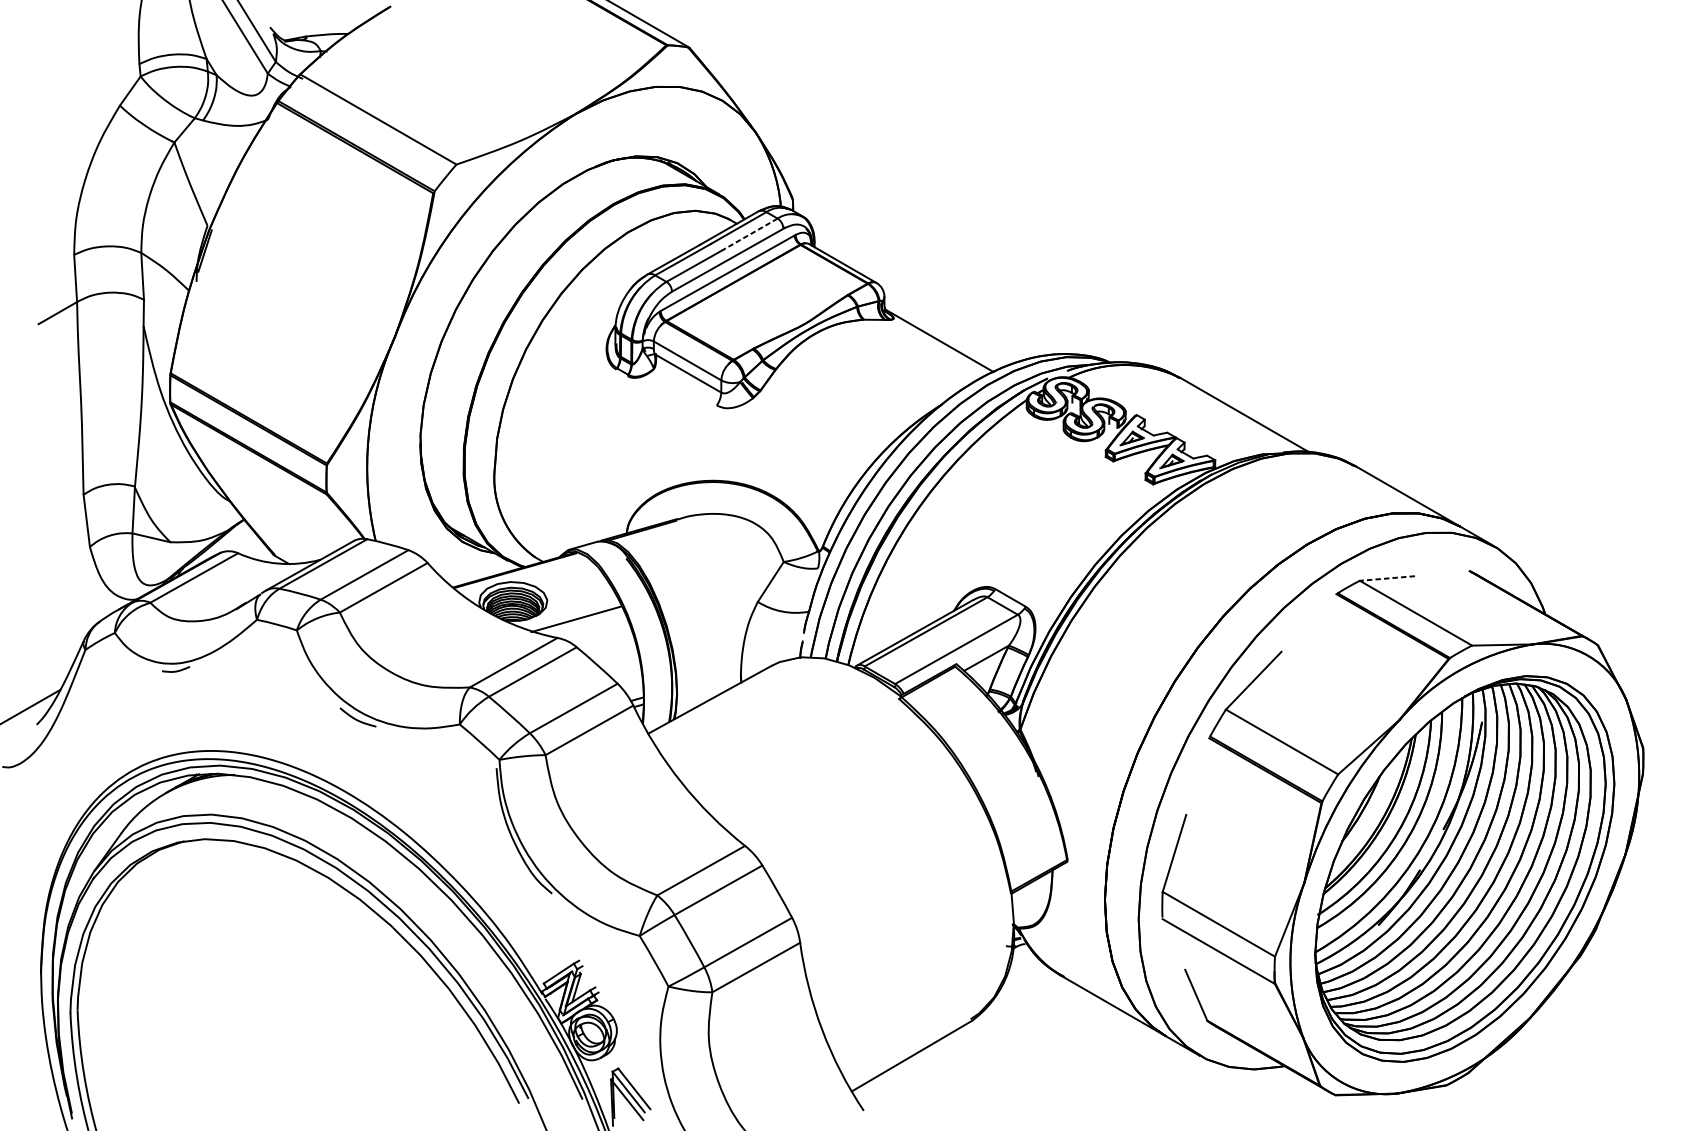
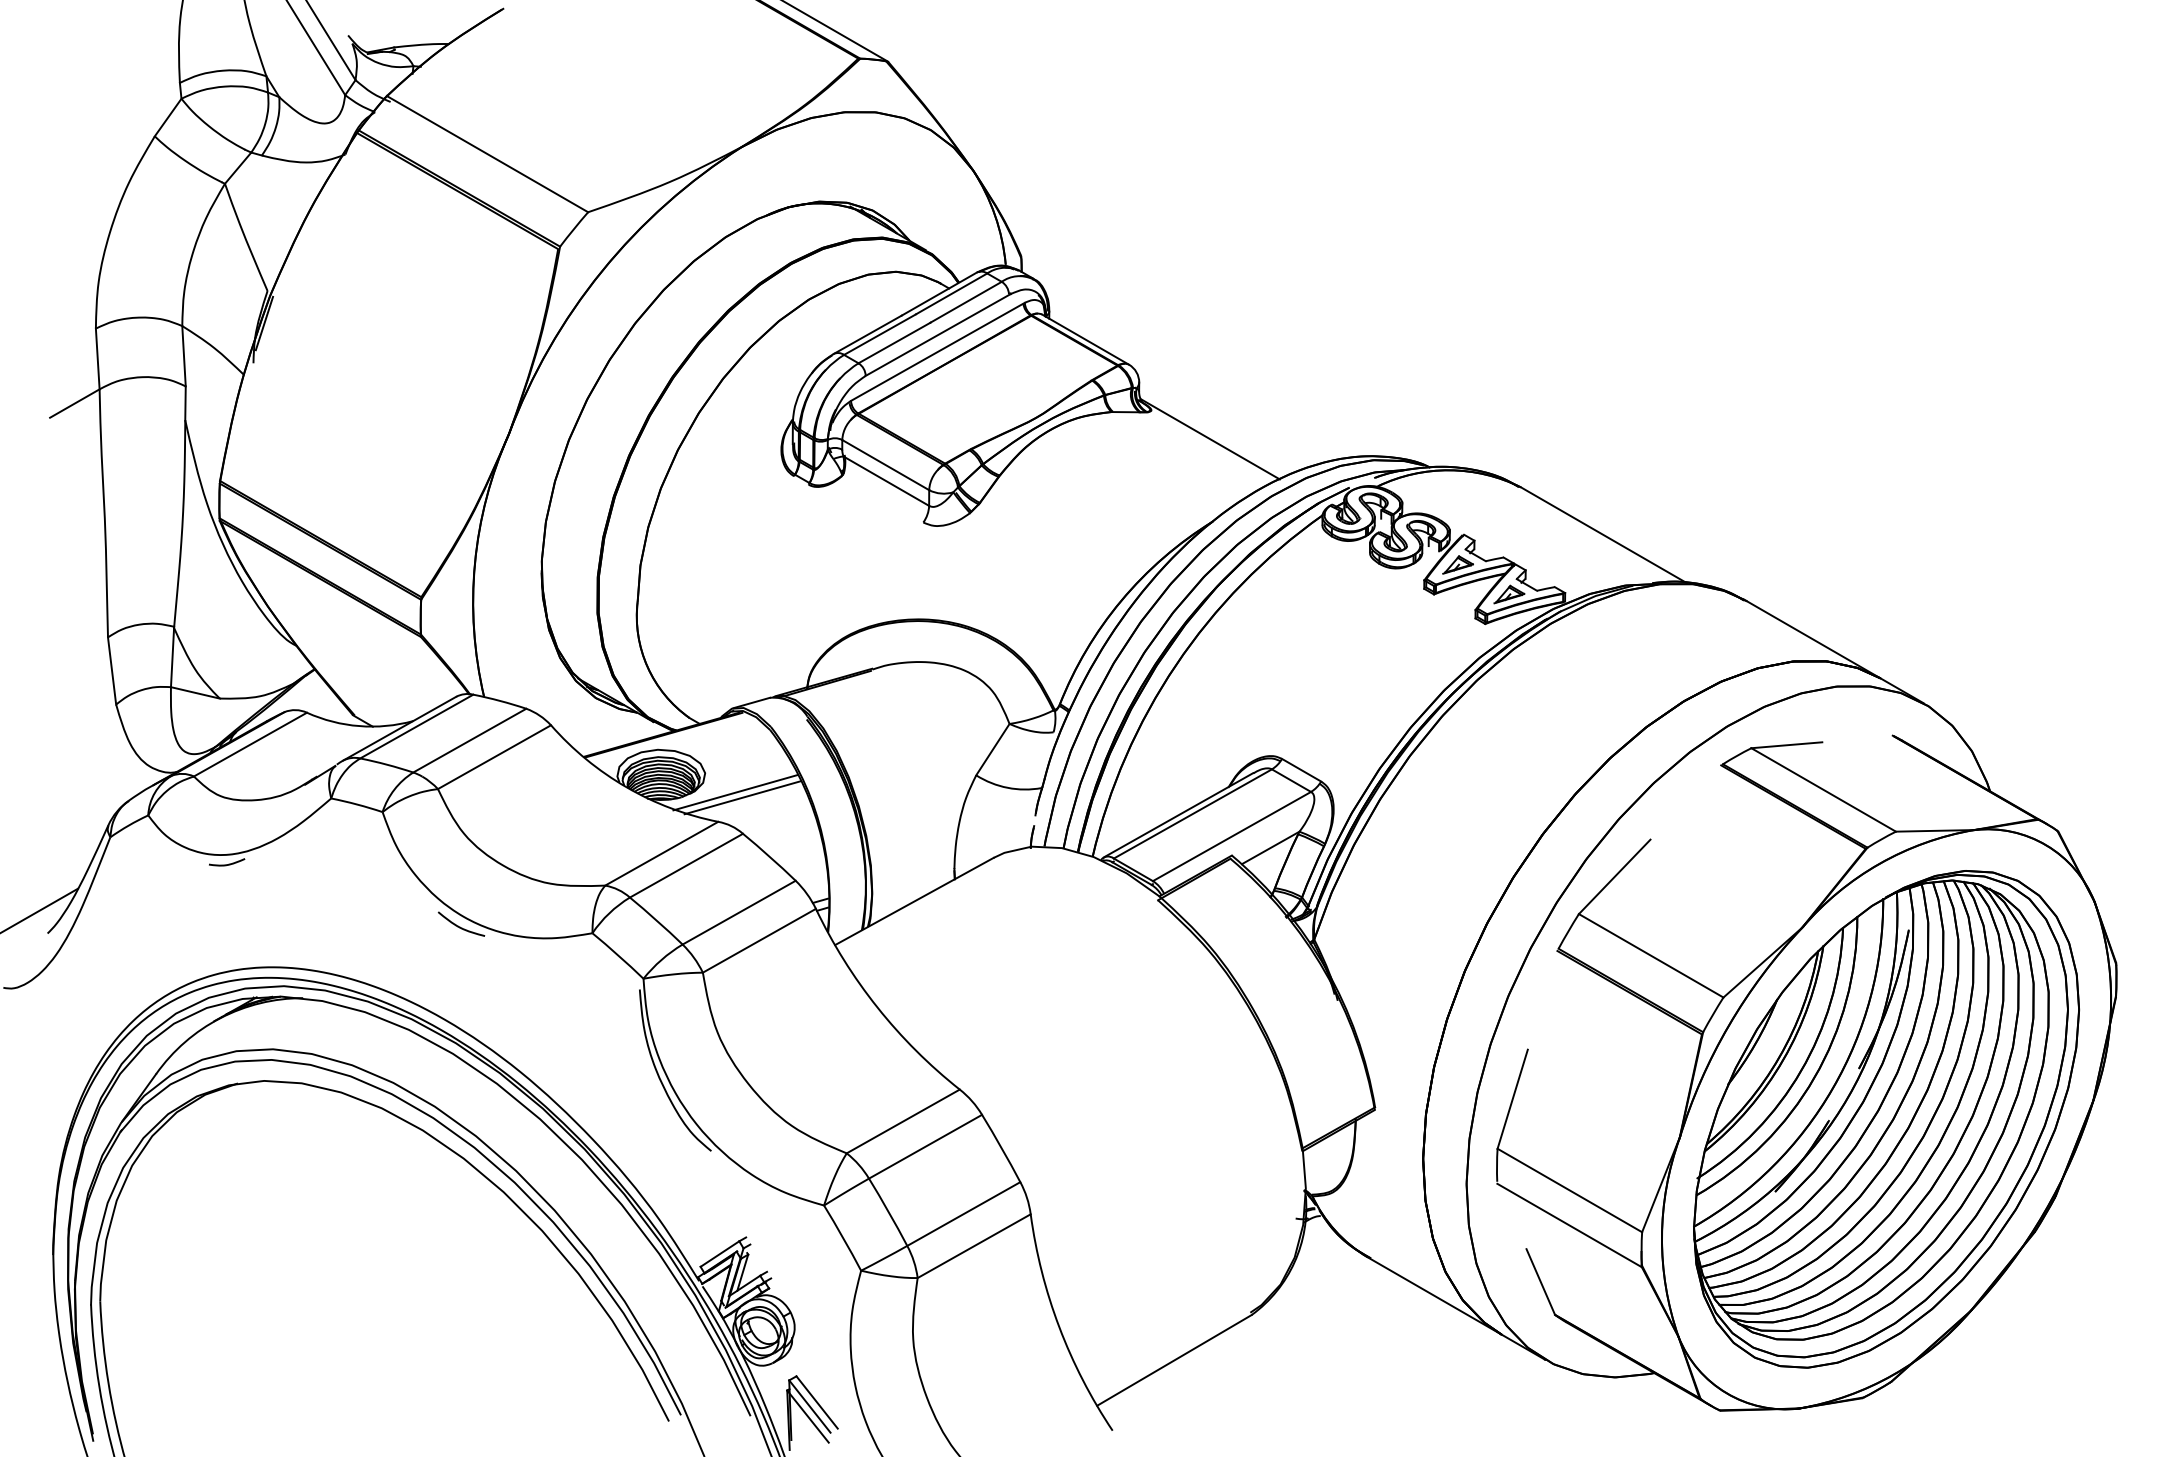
line: (749, 234) -> (965, 302), dashed -> solid
line: (1387, 578) -> (1786, 745), dashed -> solid
line: (570, 615) -> (735, 792), added

